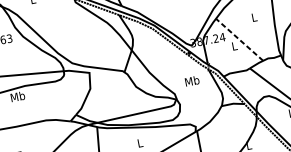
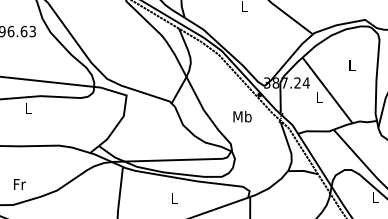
line: (239, 39) -> (327, 90), dashed -> solid
text: (192, 80) -> (242, 116), moved
text: (17, 96) -> (28, 107), Mb -> L

